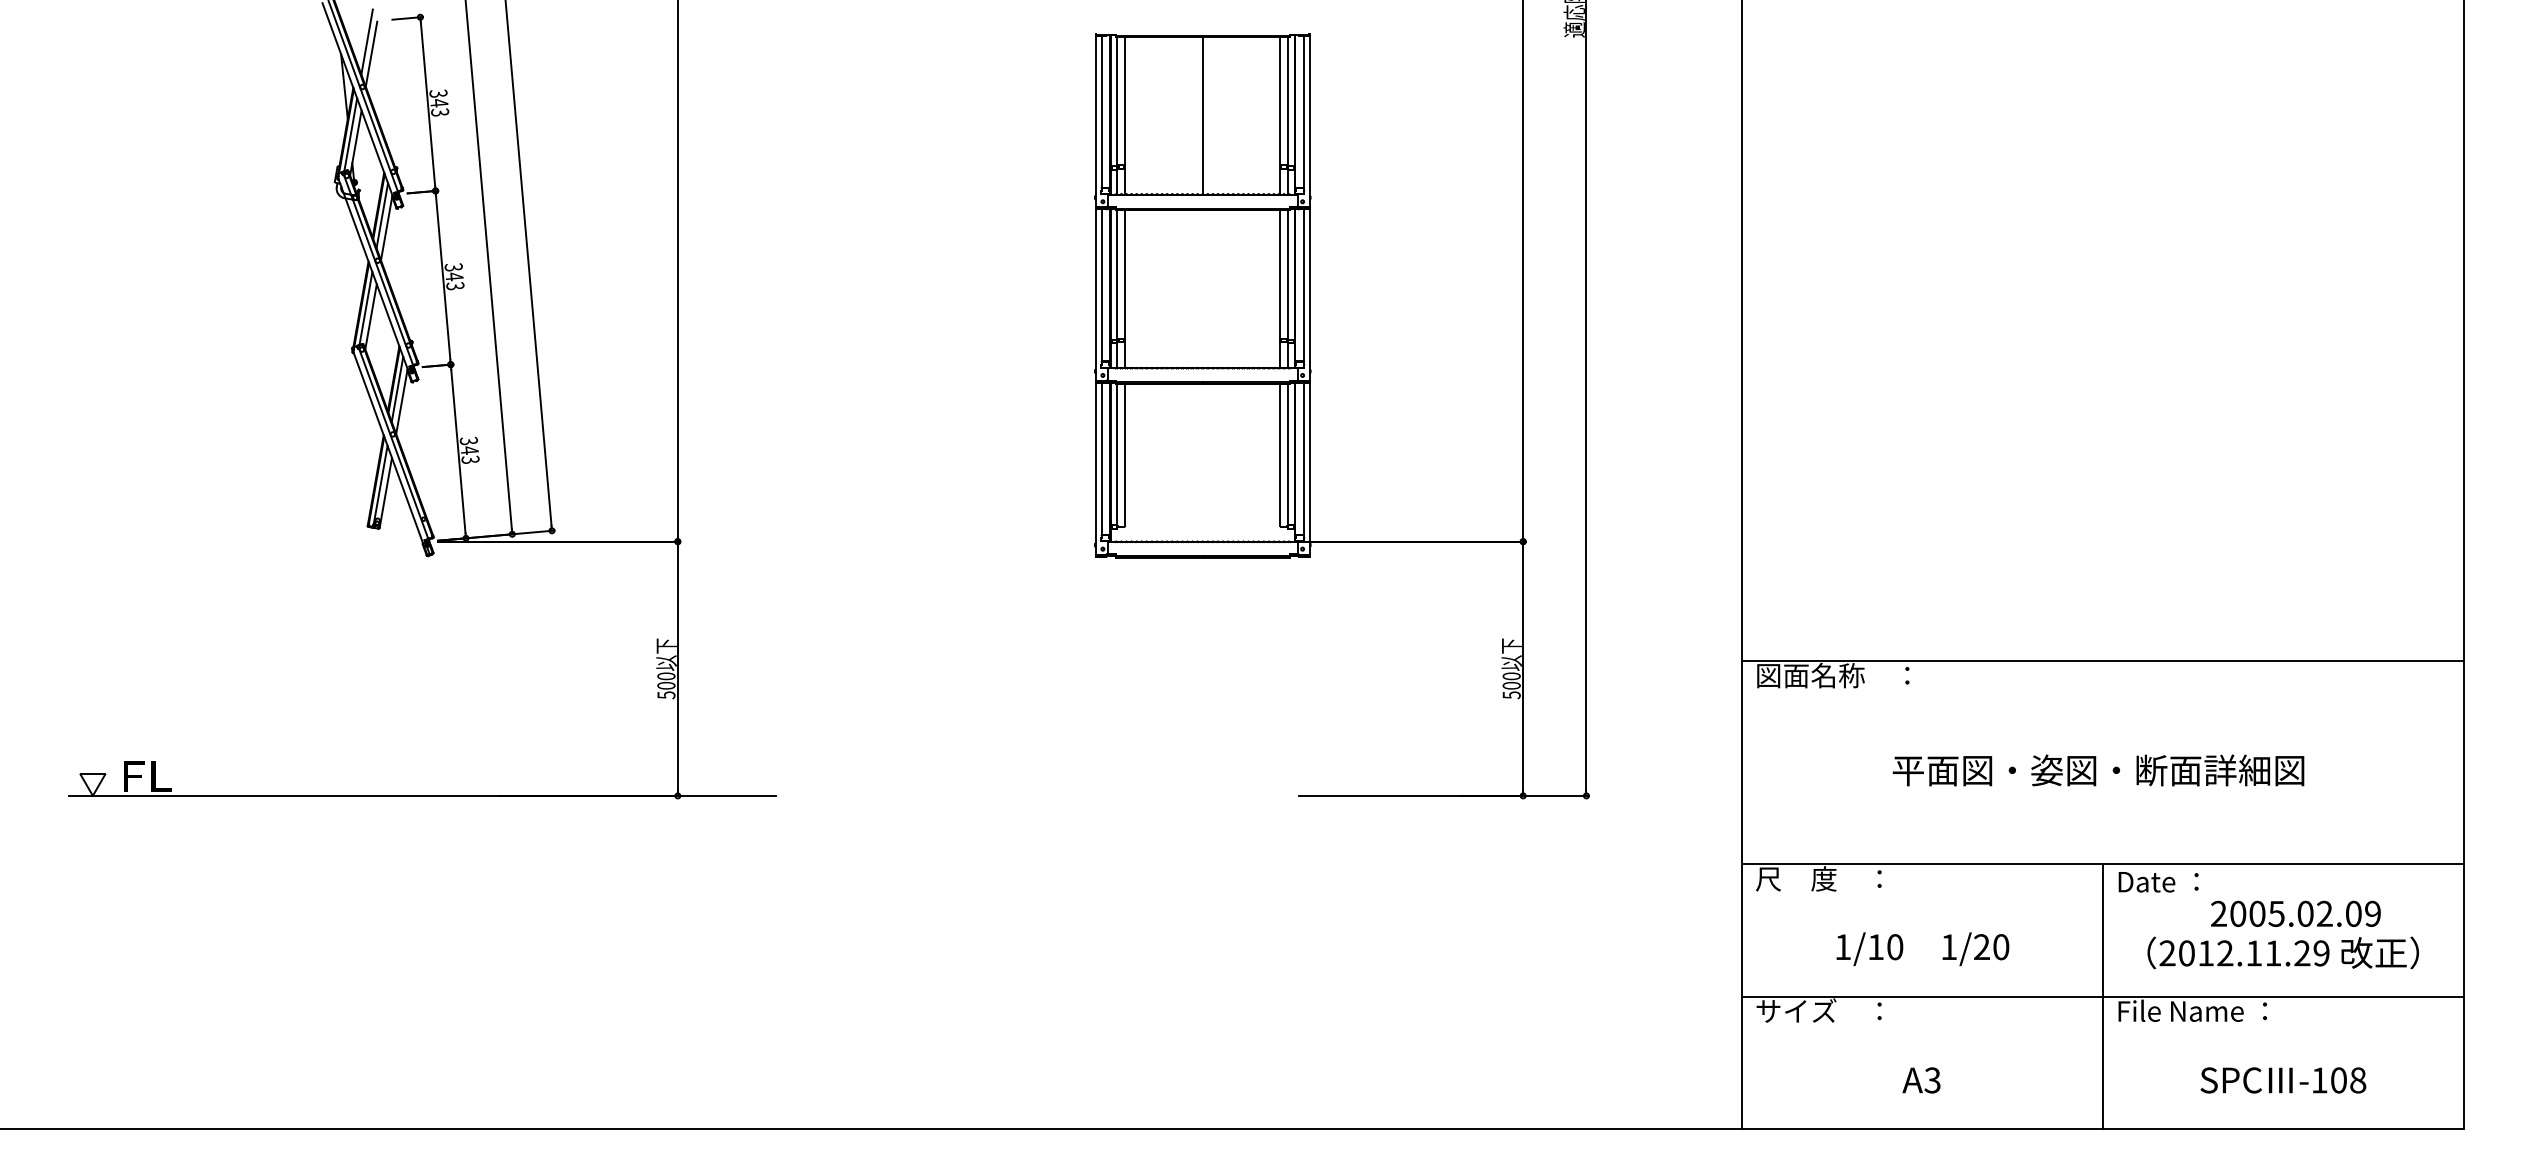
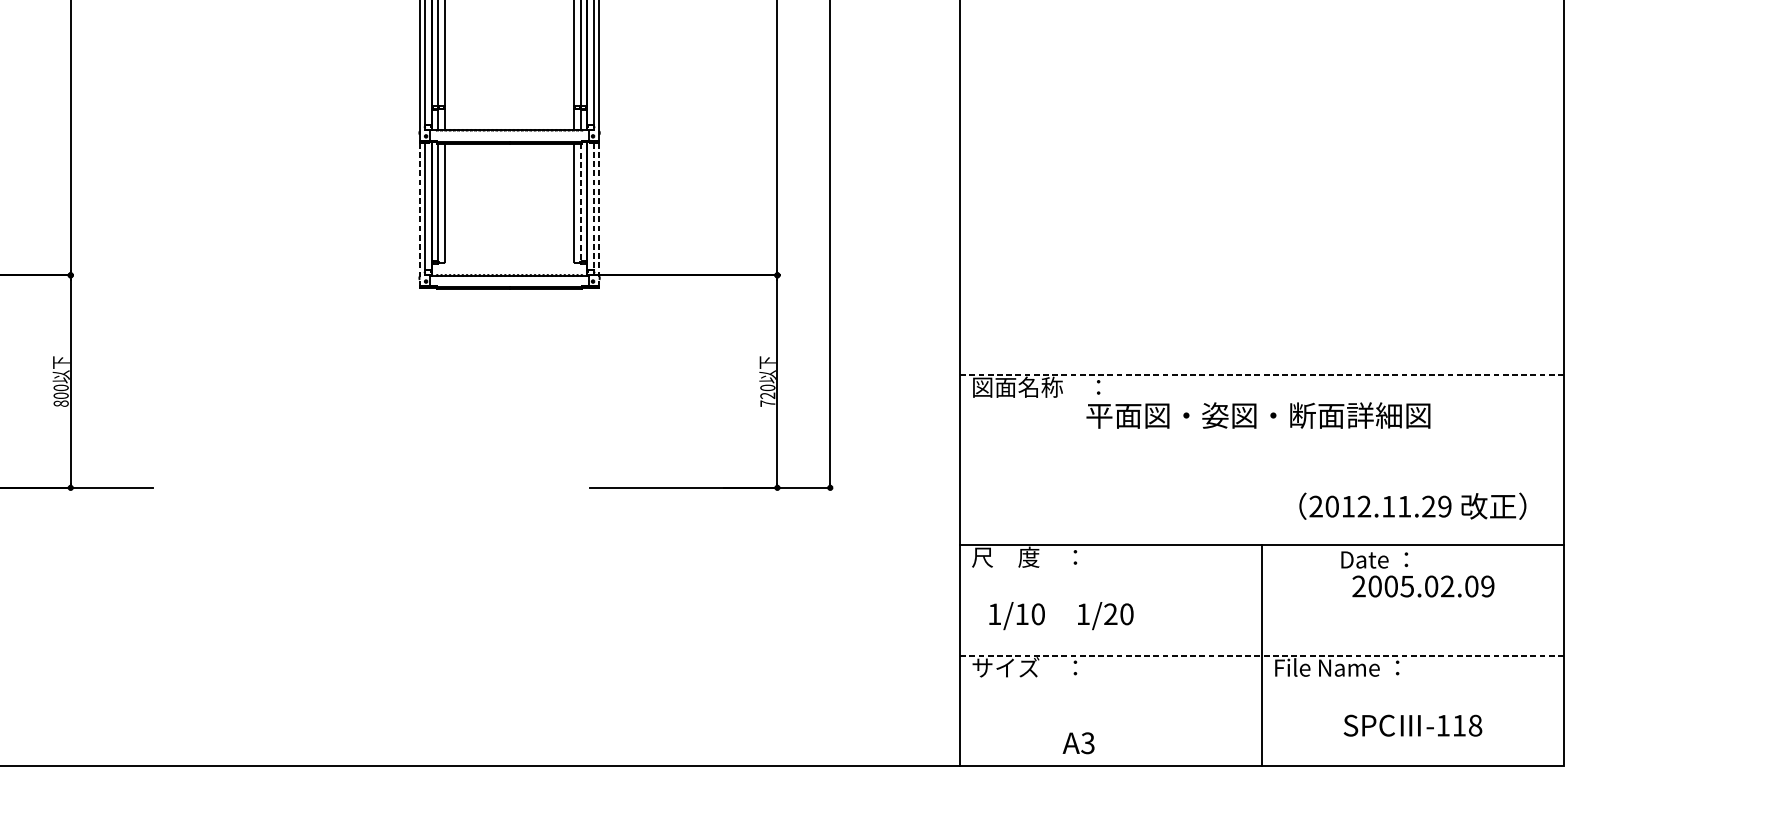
line: (1288, 454) -> (581, 202), solid -> dashed
line: (1303, 458) -> (593, 205), solid -> dashed
line: (1095, 468) -> (419, 214), solid -> dashed
line: (1310, 468) -> (599, 214), solid -> dashed
line: (2102, 661) -> (1261, 375), solid -> dashed
text: (1511, 690) -> (767, 399), 500 -> 720
text: (666, 695) -> (61, 403), 500 -> 800
text: (2098, 770) -> (1258, 415), moved
text: (2158, 882) -> (1374, 560), moved
text: (1922, 949) -> (1061, 616), moved
text: (2282, 952) -> (1412, 505), moved
line: (2102, 996) -> (1261, 655), solid -> dashed
text: (1921, 1080) -> (1078, 743), moved
text: (2338, 1080) -> (1459, 725), -108 -> -118

